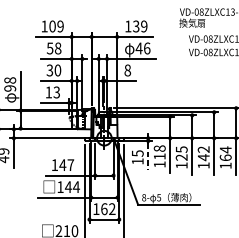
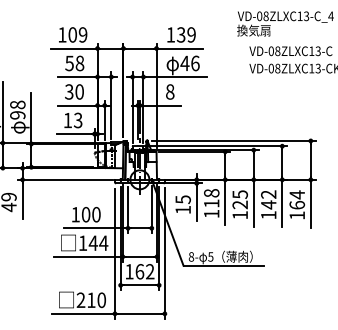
line: (148, 156) -> (196, 203), dashed -> solid
text: (66, 164) -> (90, 214), 147 -> 100

